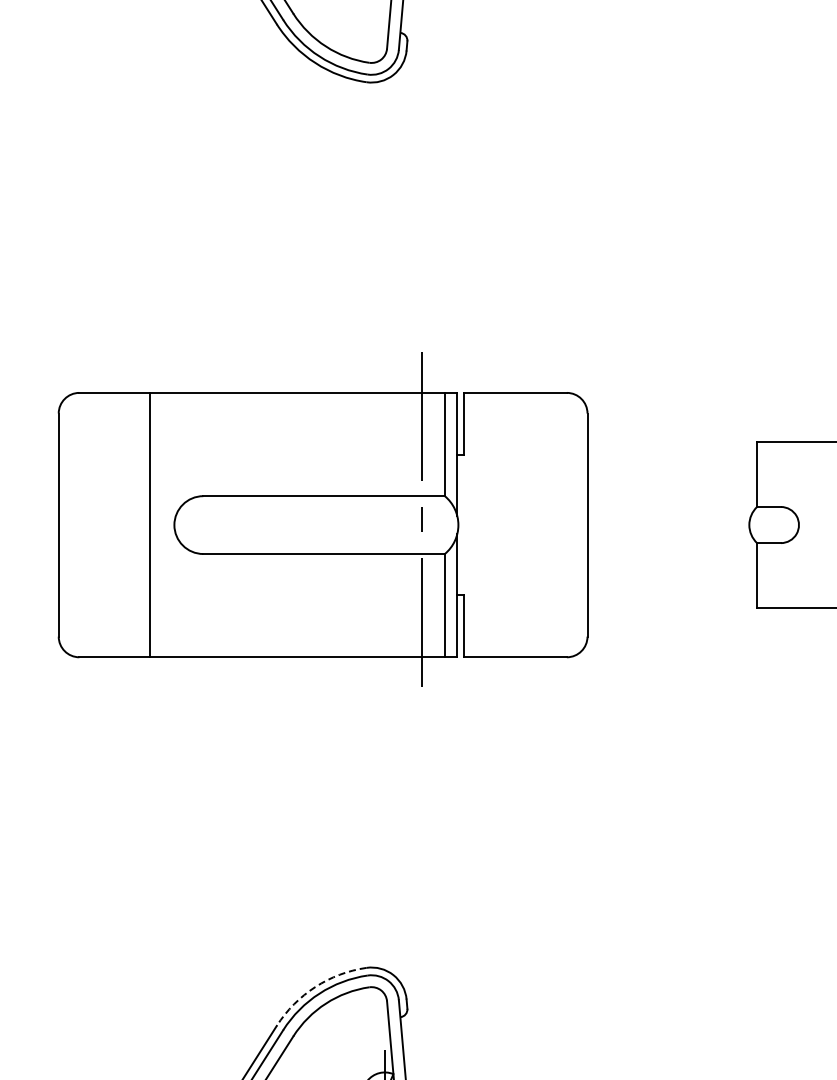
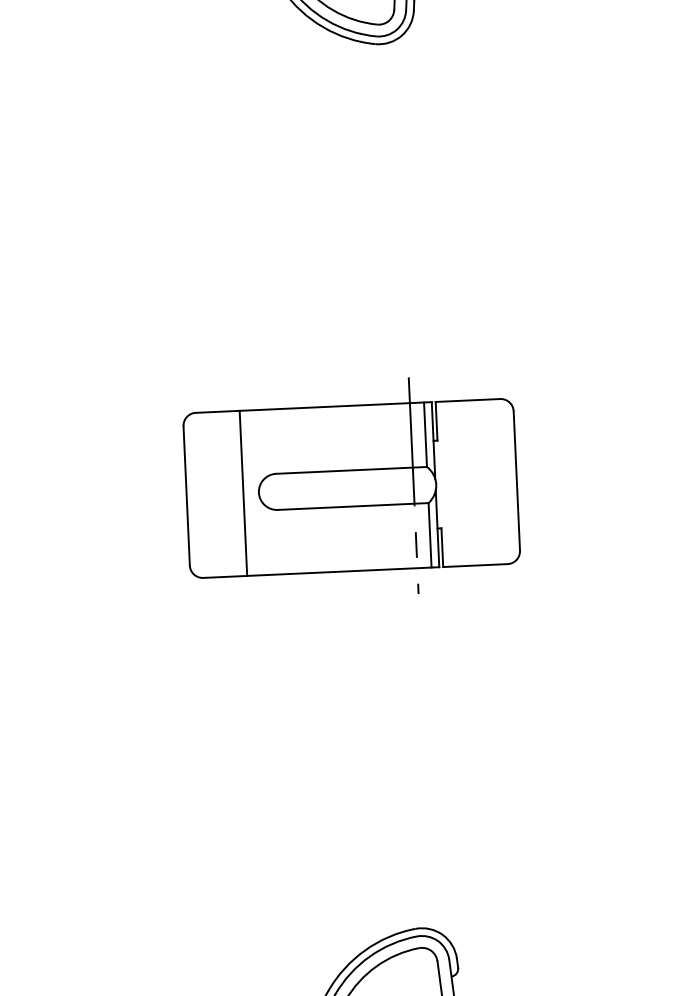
part: (322, 524) -> (351, 487), size x0.62
arc: (315, 987) -> (365, 950), dashed -> solid

